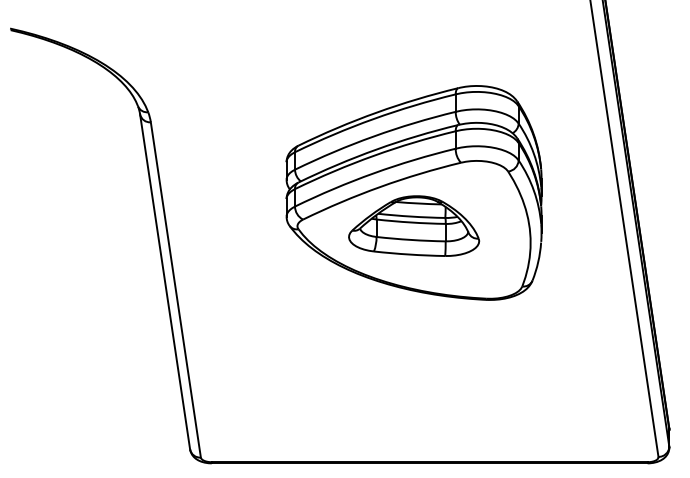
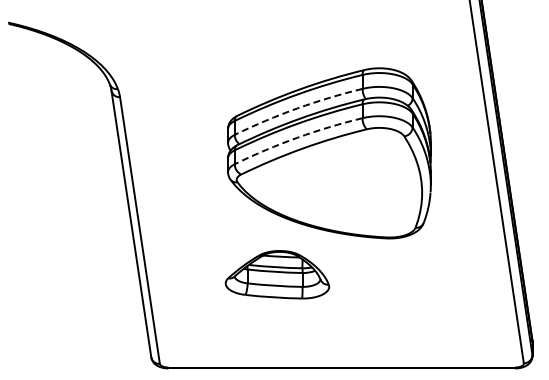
arc: (373, 136) -> (297, 108), solid -> dashed
arc: (373, 172) -> (297, 137), solid -> dashed
part: (414, 225) -> (277, 274), moved

